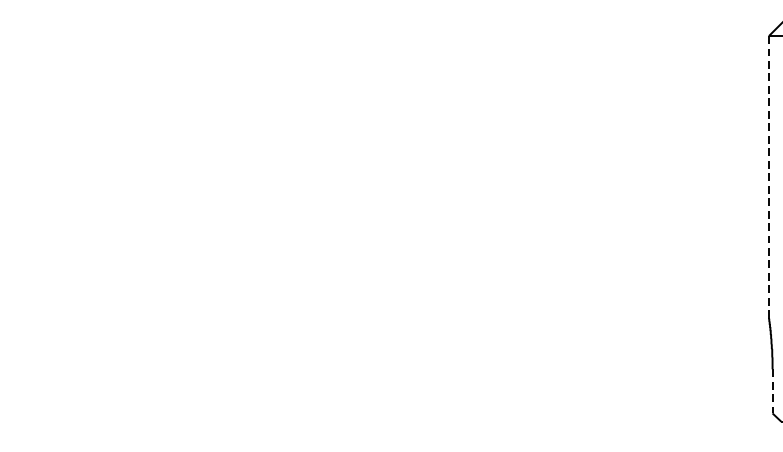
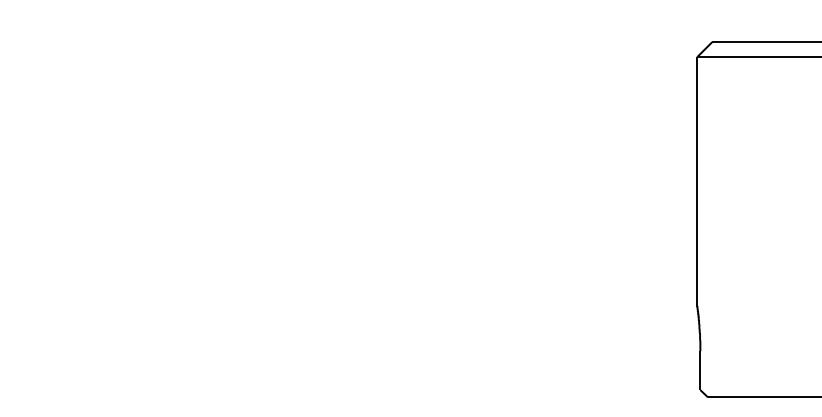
line: (769, 176) -> (697, 181), dashed -> solid
line: (772, 392) -> (700, 371), dashed -> solid

